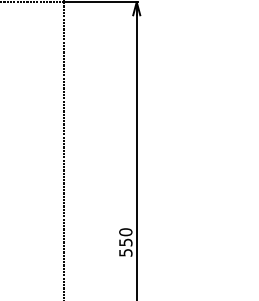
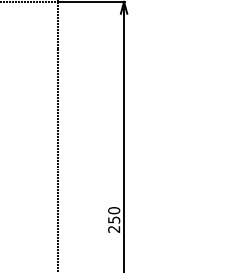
text: (125, 252) -> (113, 229), 550 -> 250

